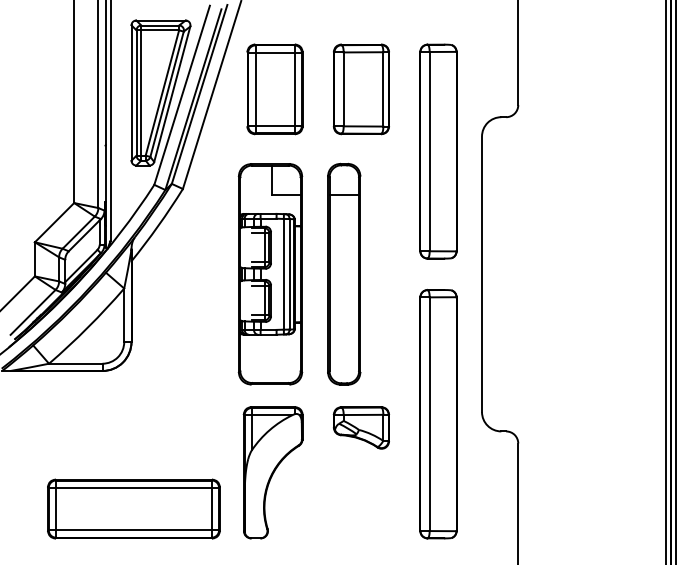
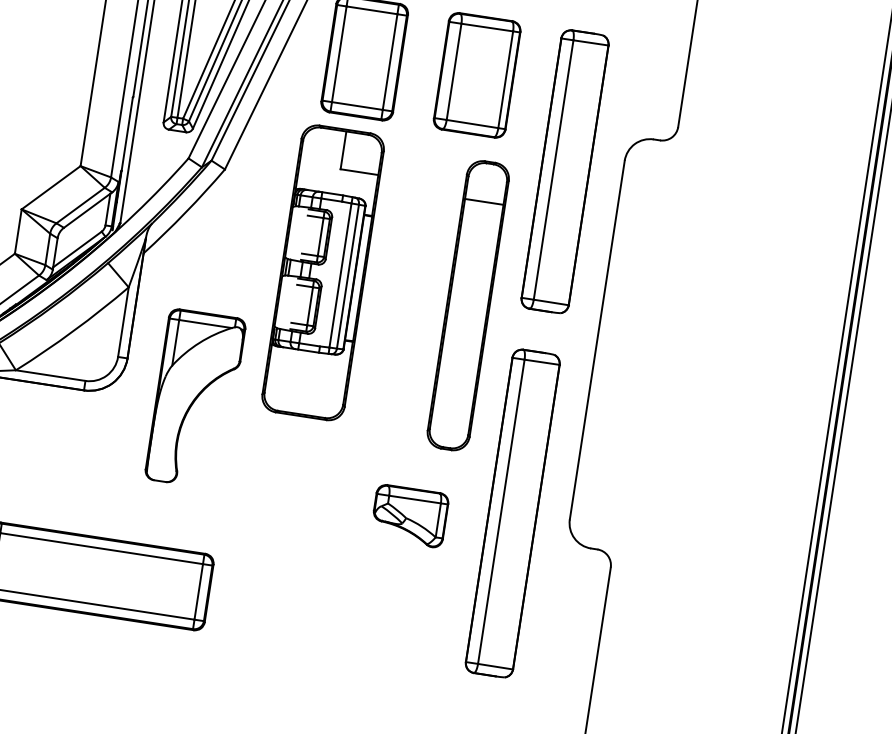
part: (344, 273) -> (468, 304), moved
part: (270, 274) -> (323, 273), moved
part: (272, 472) -> (194, 398), moved

